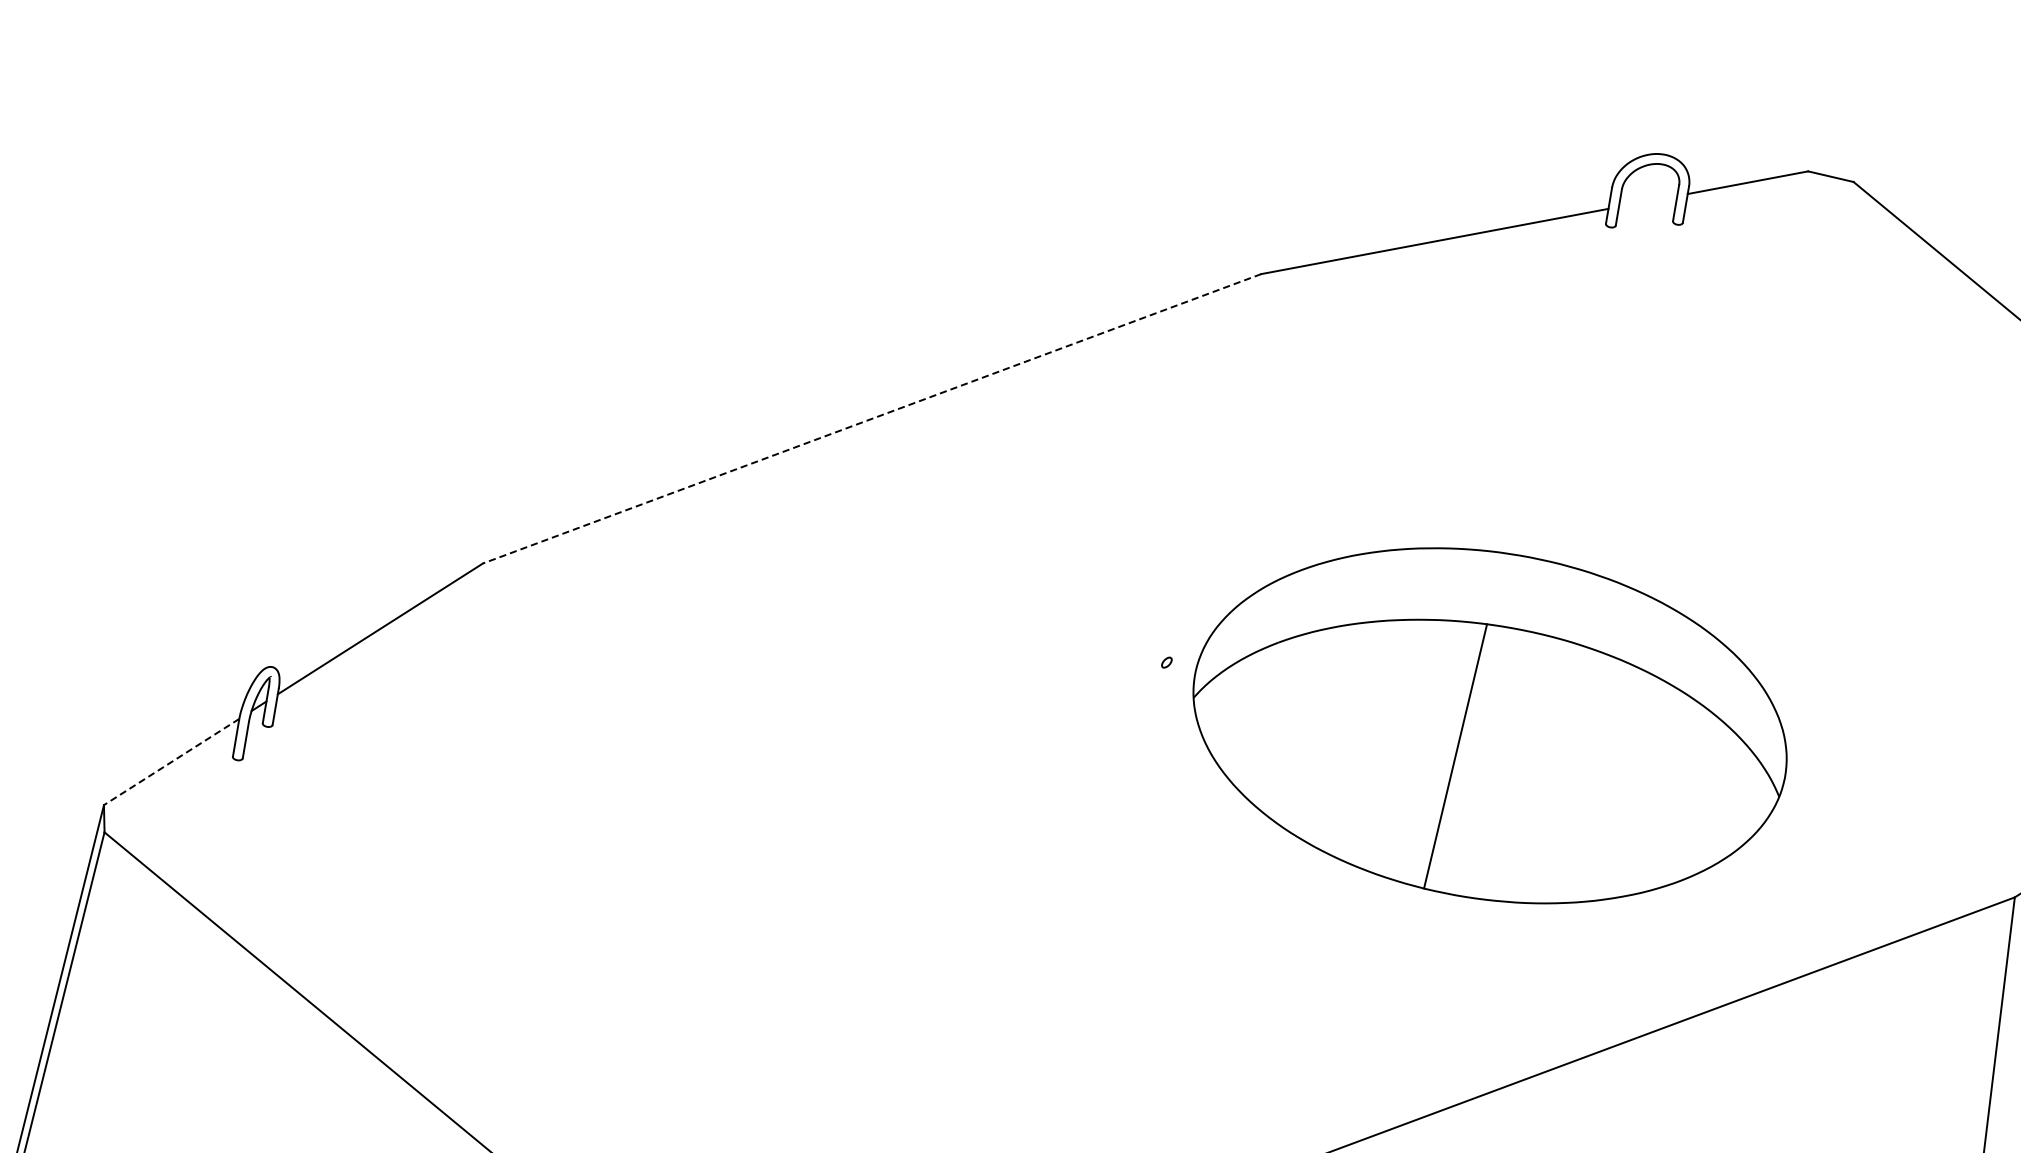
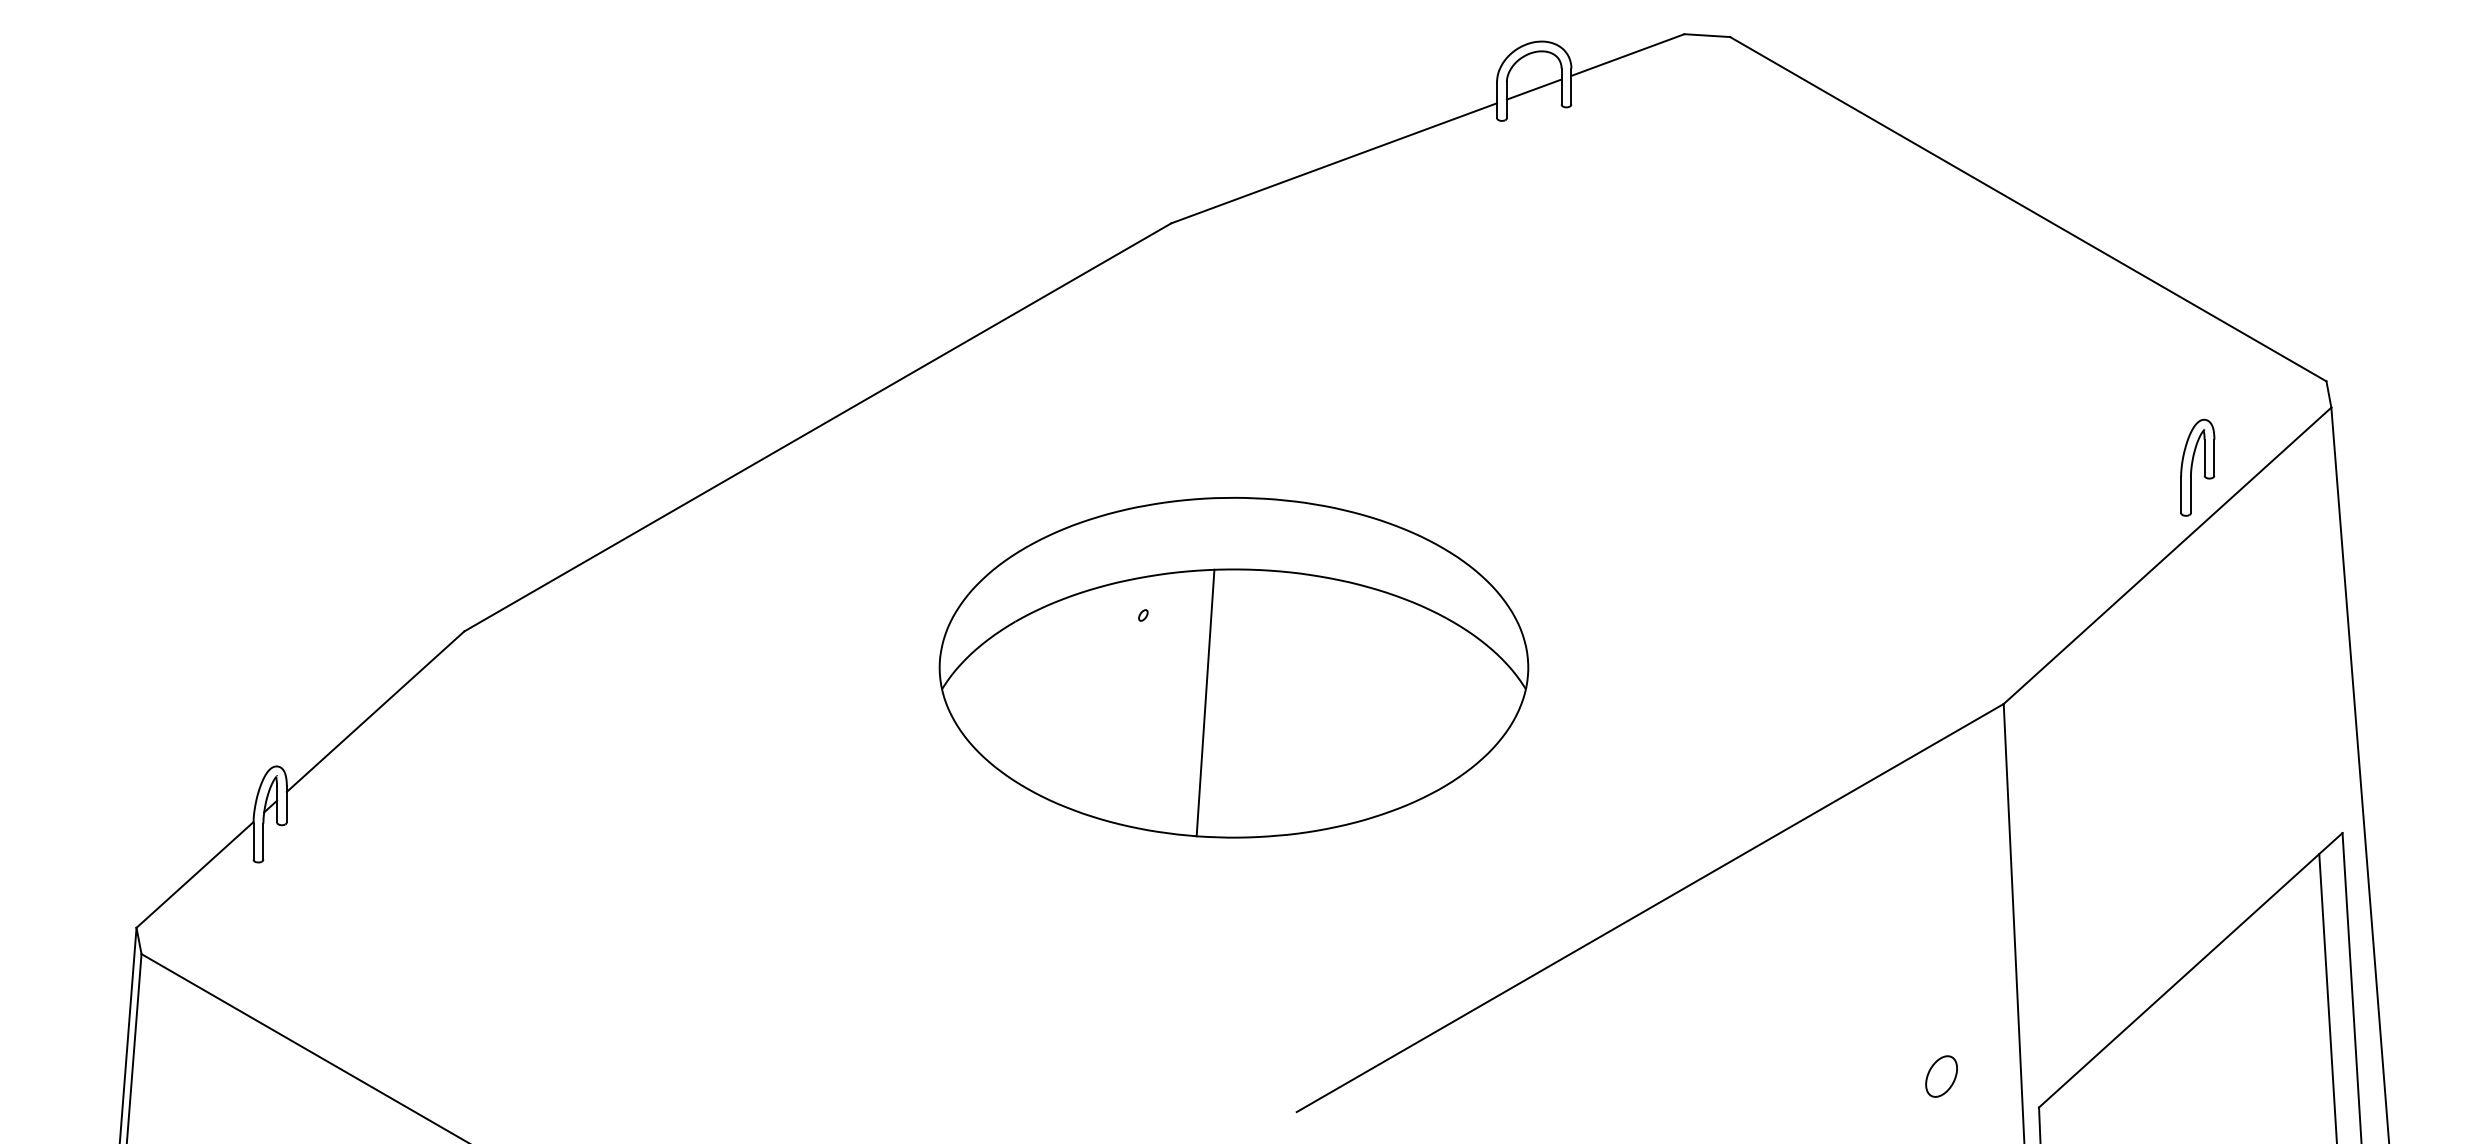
line: (1647, 201) -> (1533, 89), added
line: (871, 418) -> (817, 427), dashed -> solid
part: (1489, 725) -> (1233, 667), moved
line: (172, 761) -> (195, 874), dashed -> solid

